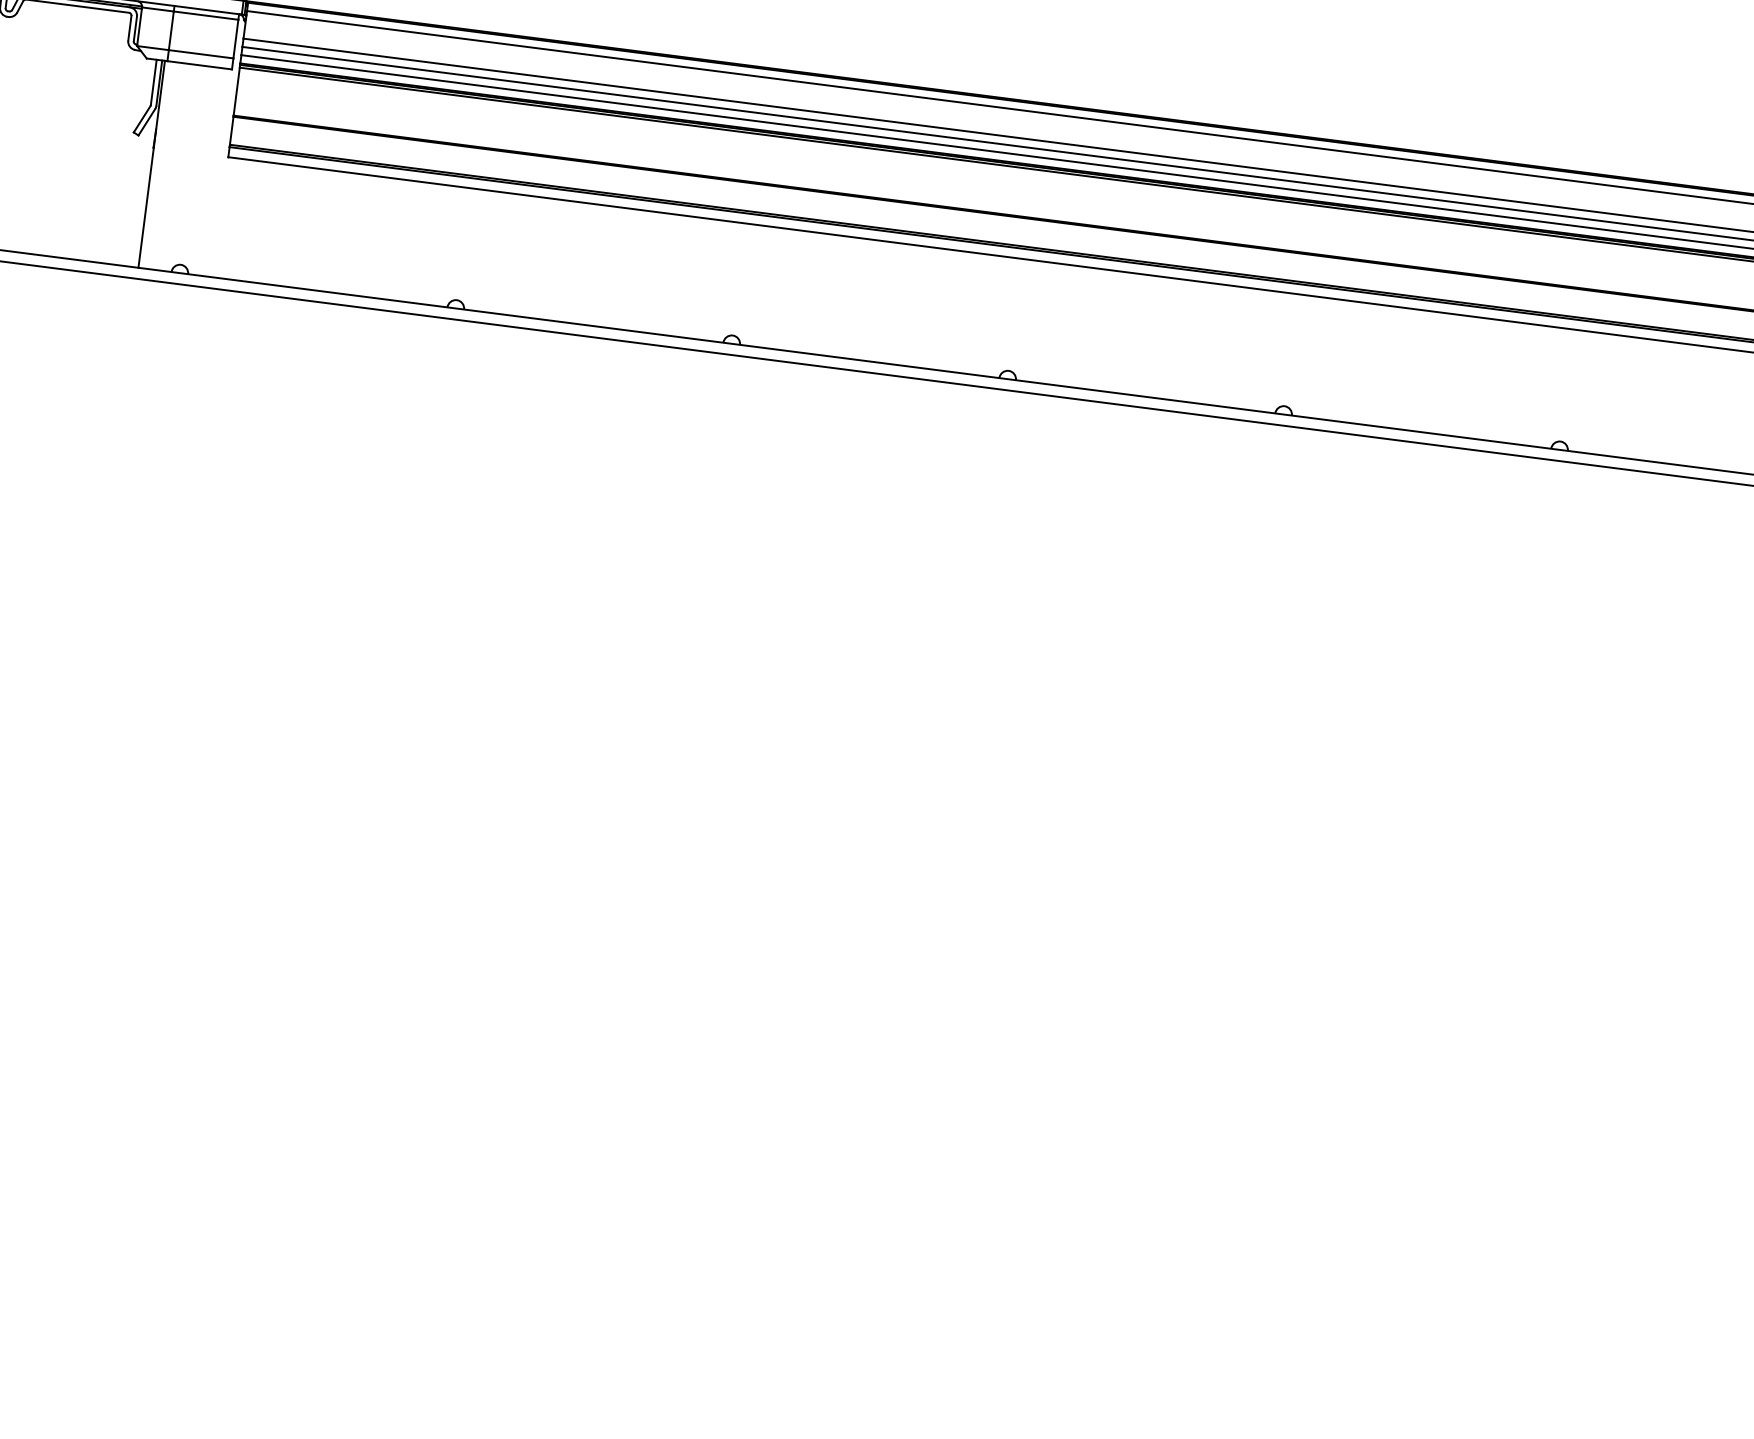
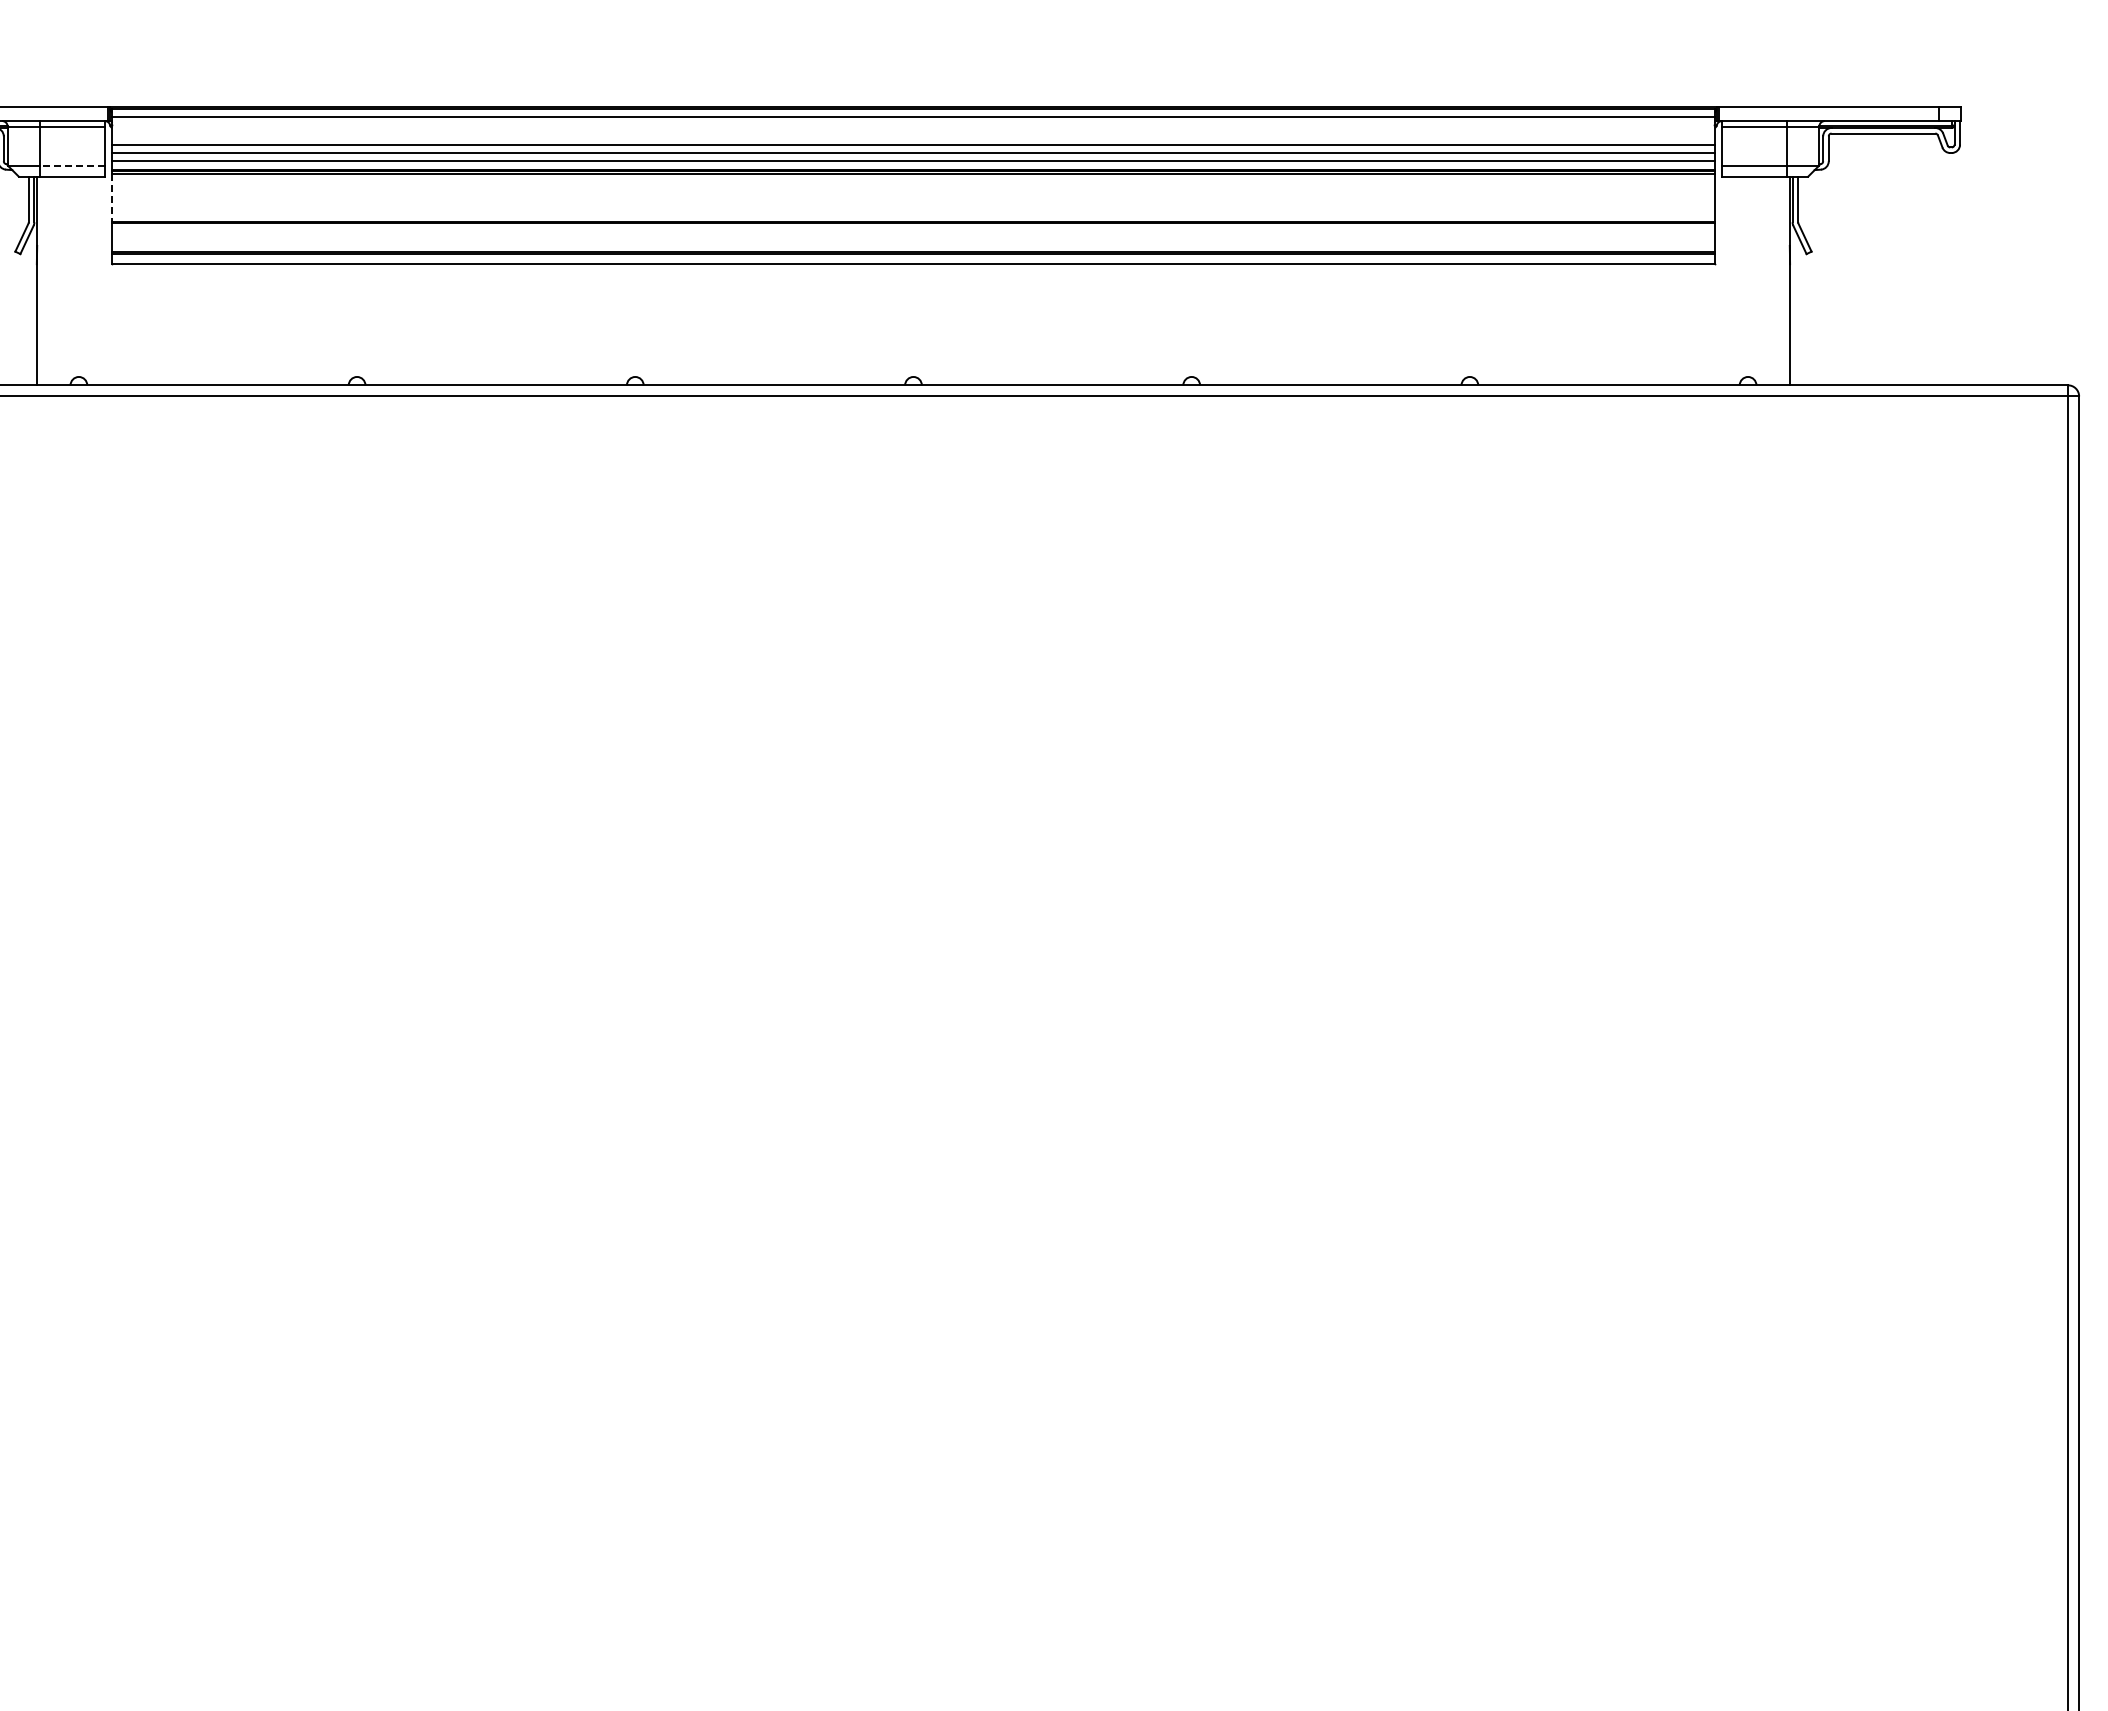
line: (201, 54) -> (72, 165), solid -> dashed
line: (236, 92) -> (112, 198), solid -> dashed

